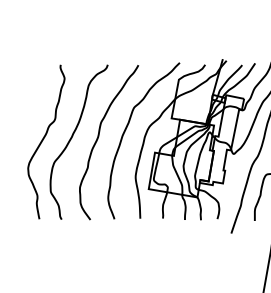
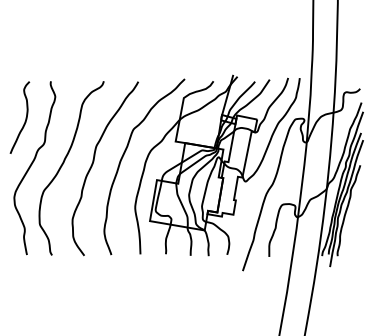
curve: (38, 97) -> (25, 117), added

